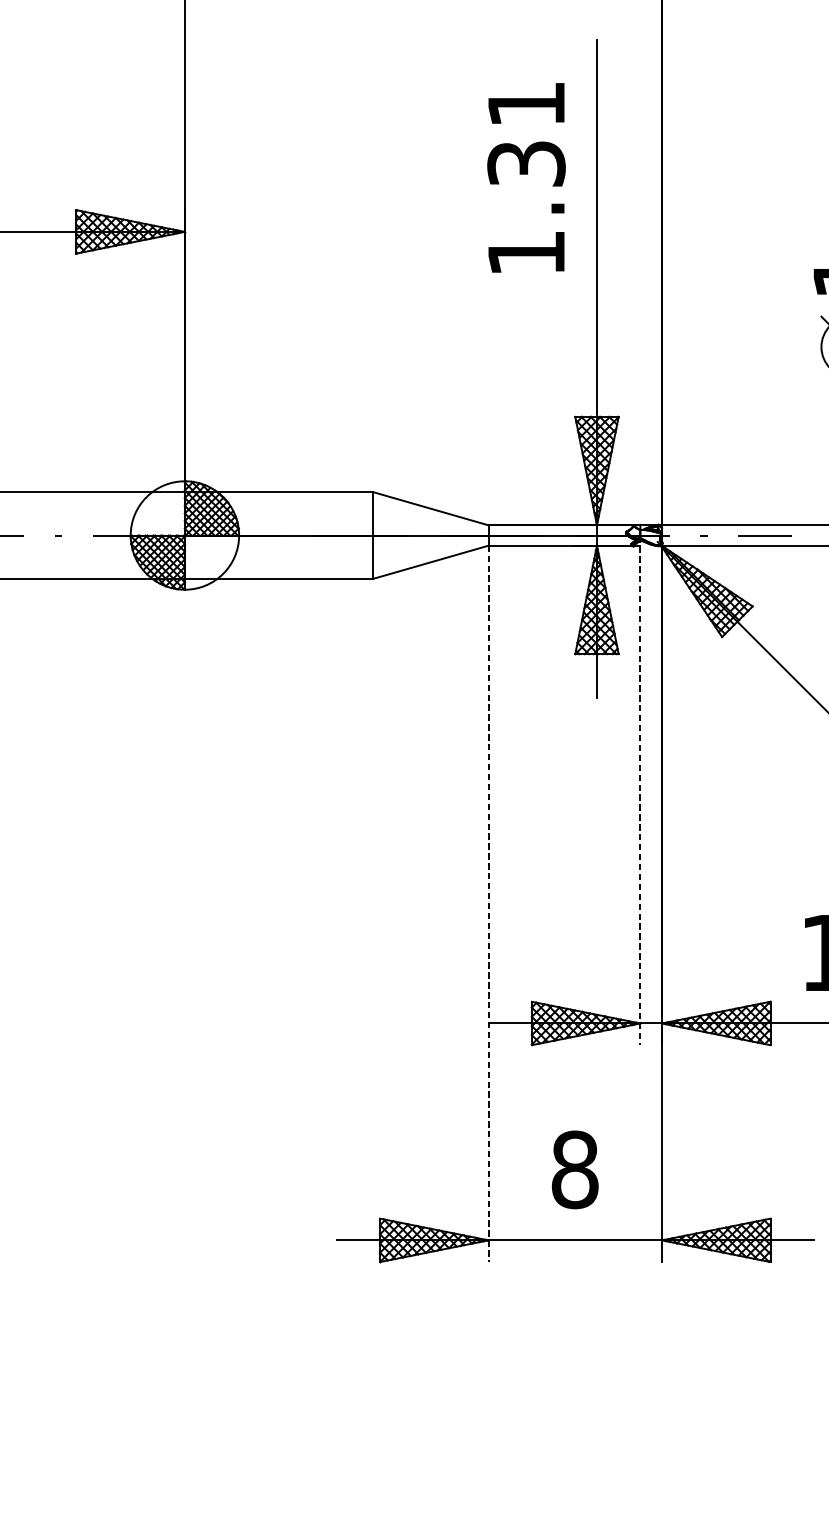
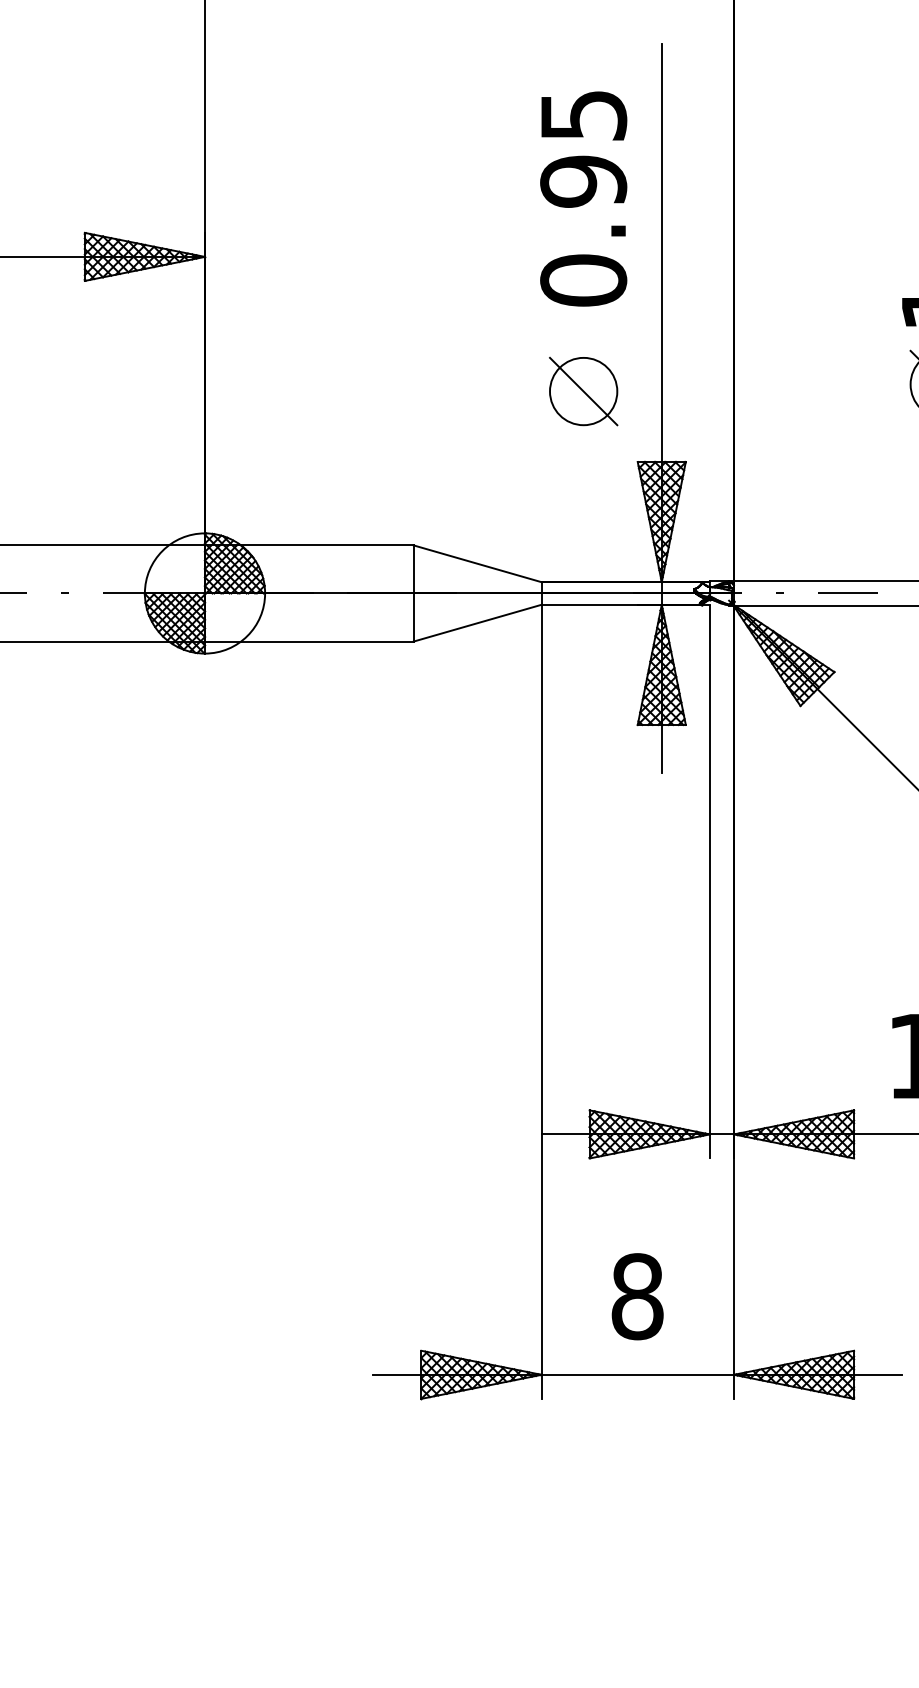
text: (526, 179) -> (583, 198), 1.31 -> 0.95
part: (526, 353) -> (583, 391), added
line: (640, 796) -> (709, 882), dashed -> solid
line: (488, 904) -> (541, 1002), dashed -> solid

